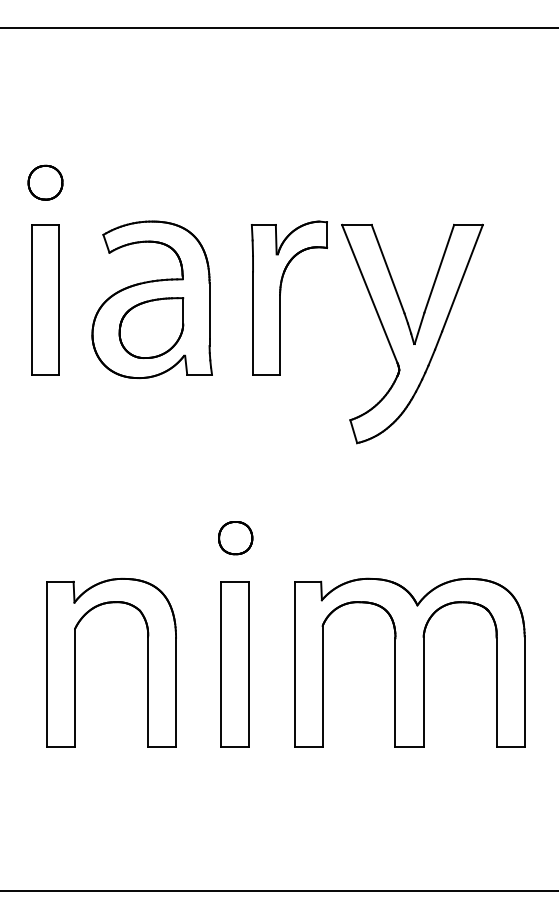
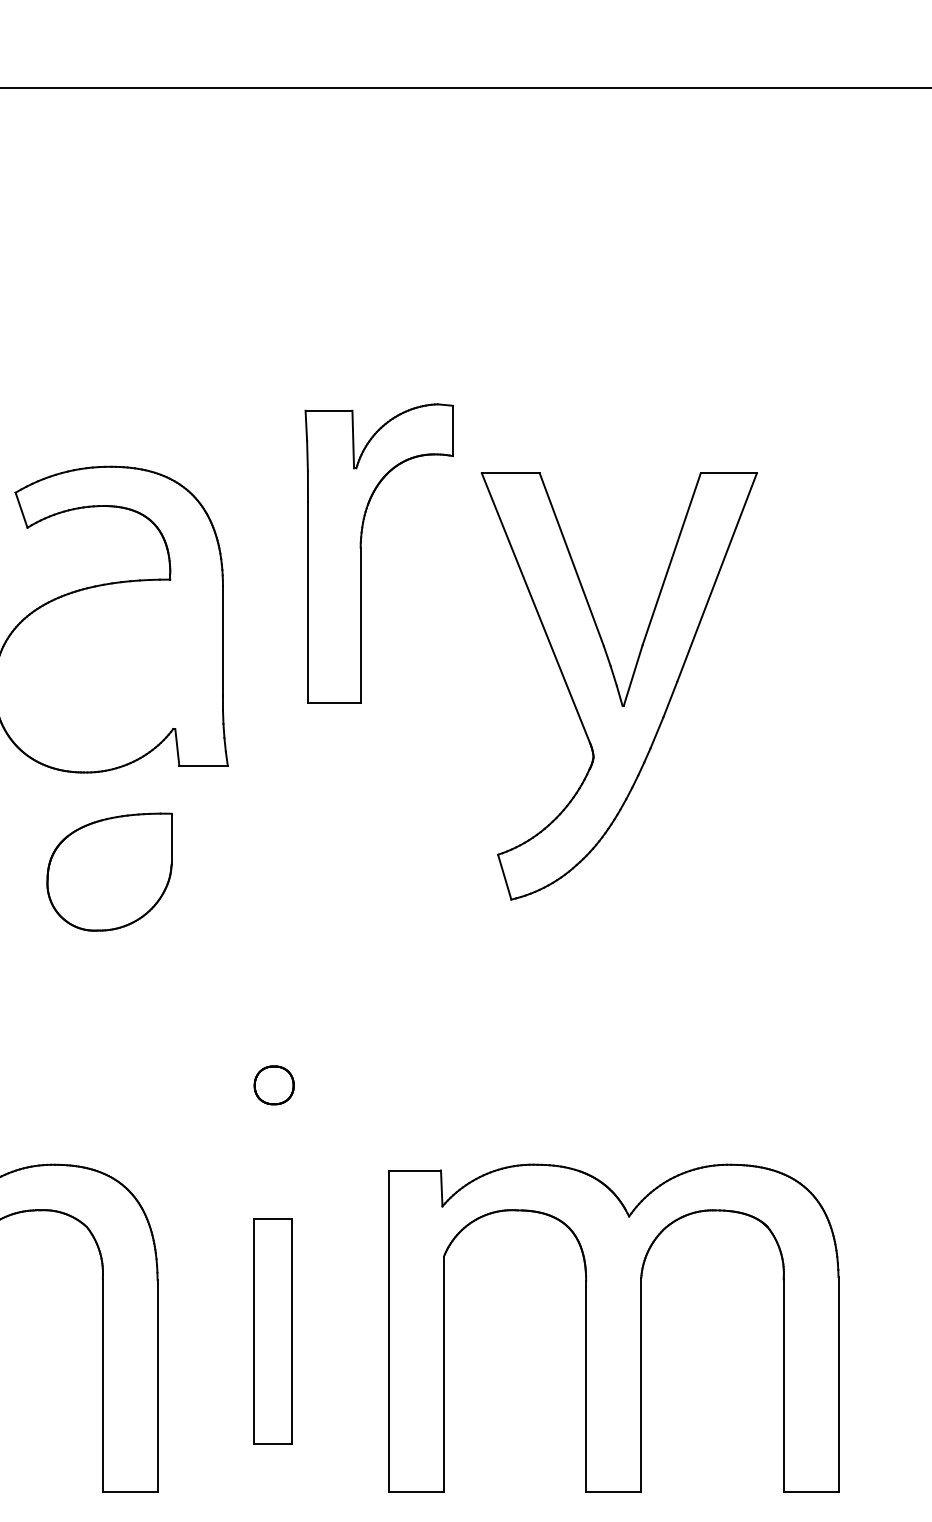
part: (280, 297) -> (361, 552), moved
part: (151, 327) -> (109, 870), moved
part: (235, 538) -> (273, 1085), size x0.6
part: (234, 664) -> (271, 1332), size x0.7

